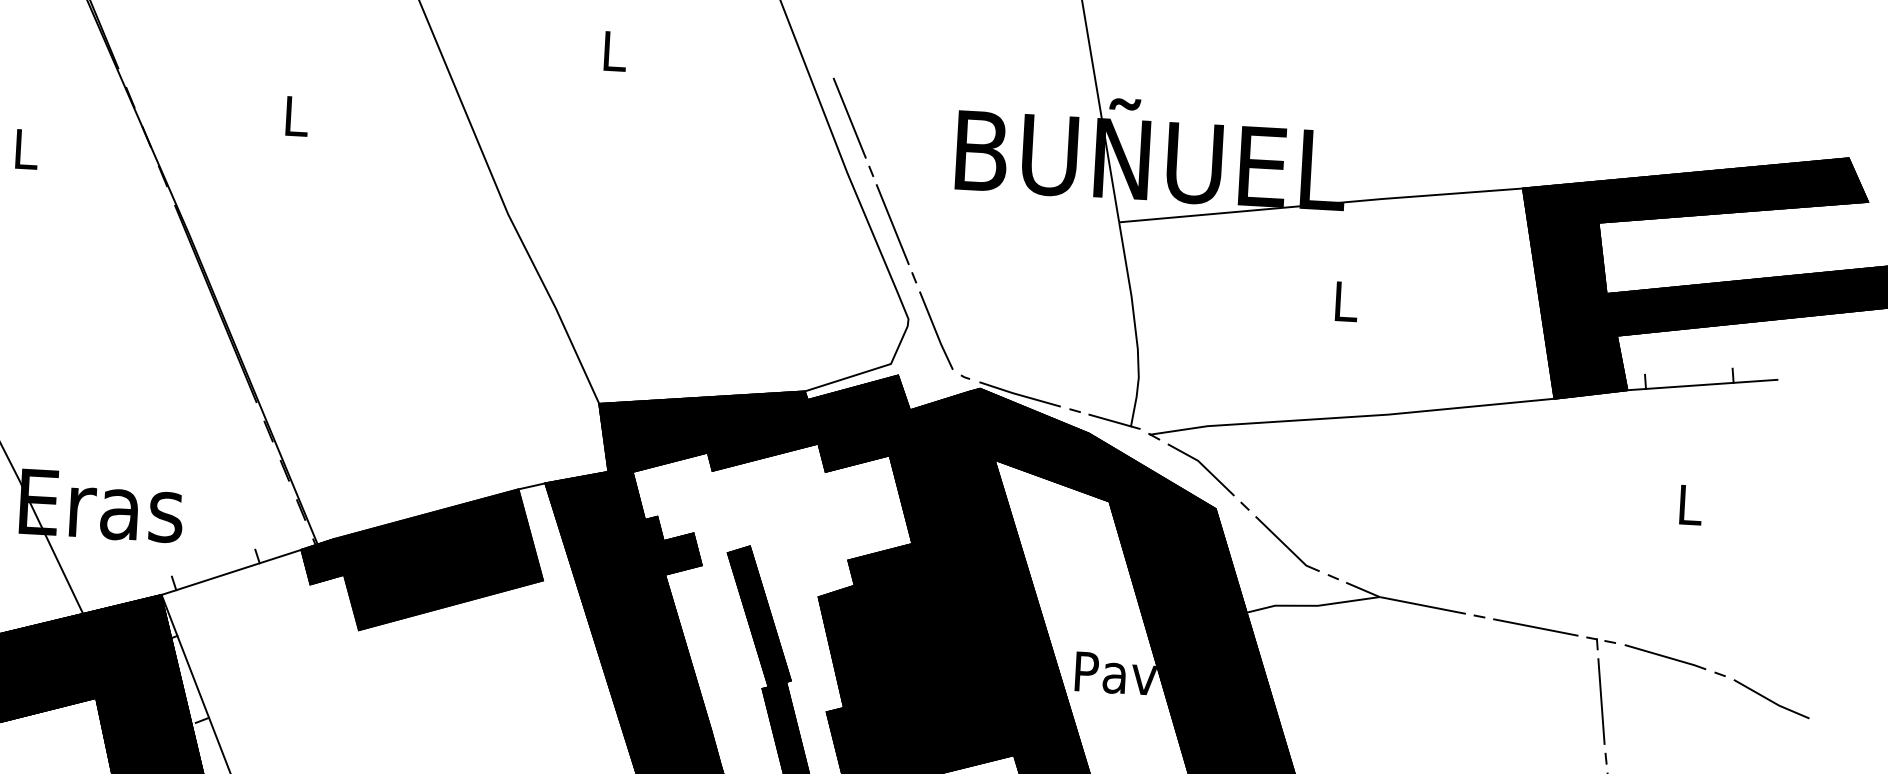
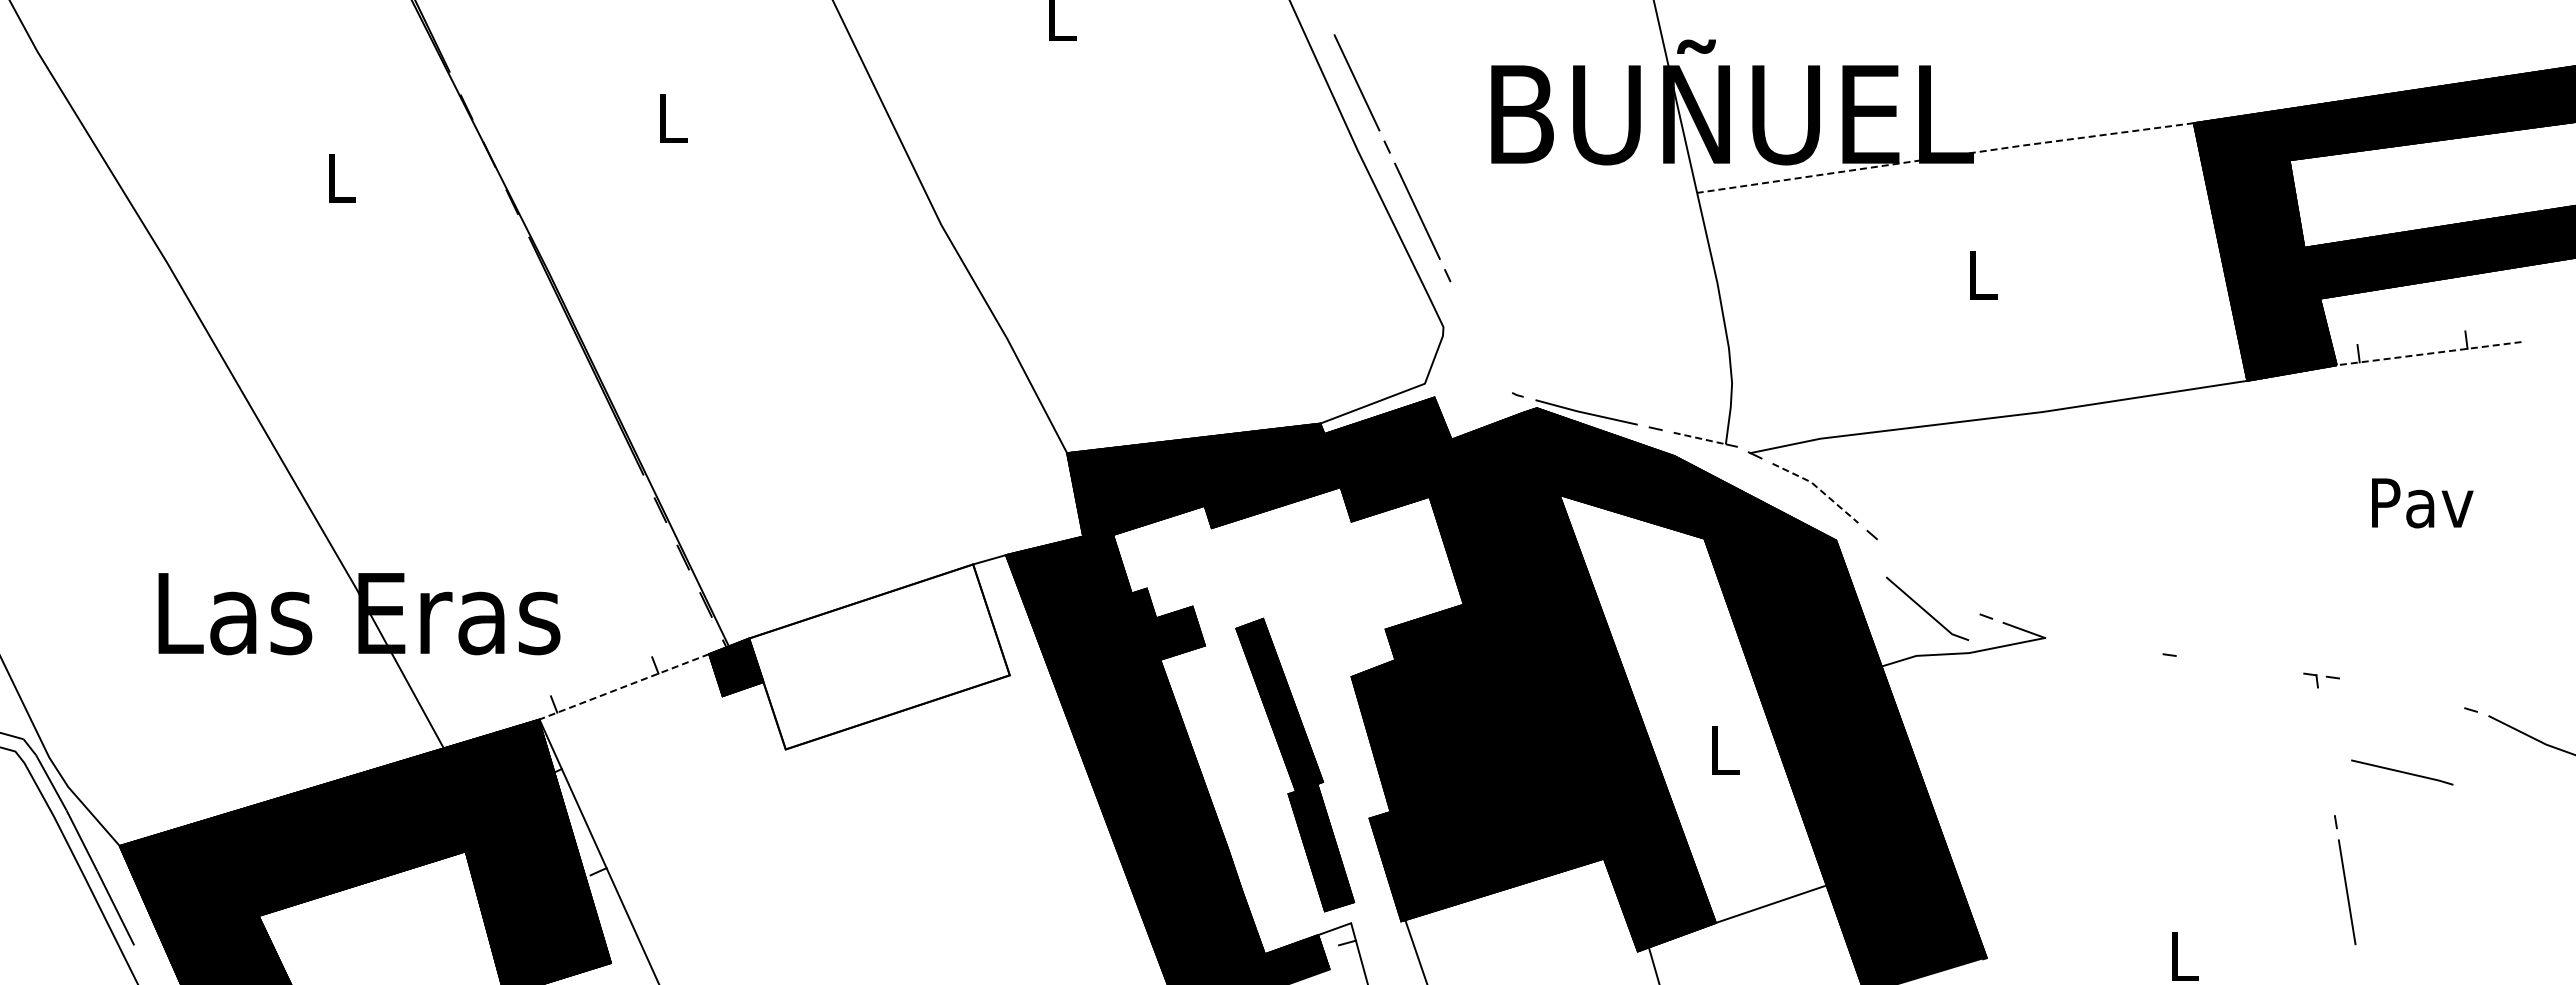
line: (1321, 204) -> (1945, 156), solid -> dashed
line: (936, 330) -> (1478, 339), removed
line: (1701, 384) -> (2428, 353), solid -> dashed
line: (1110, 420) -> (1699, 438), solid -> dashed
line: (1203, 466) -> (1818, 488), solid -> dashed
text: (1690, 505) -> (2422, 503), L -> Pav
line: (1285, 544) -> (1925, 609), moved
fill: (438, 559) -> (879, 656), removed
line: (231, 572) -> (624, 686), solid -> dashed
line: (1423, 605) -> (2099, 645), removed
line: (1535, 627) -> (2239, 664), removed
line: (1665, 657) -> (2402, 772), moved
text: (1116, 674) -> (1724, 751), Pav -> L
line: (1601, 701) -> (2326, 751), removed

